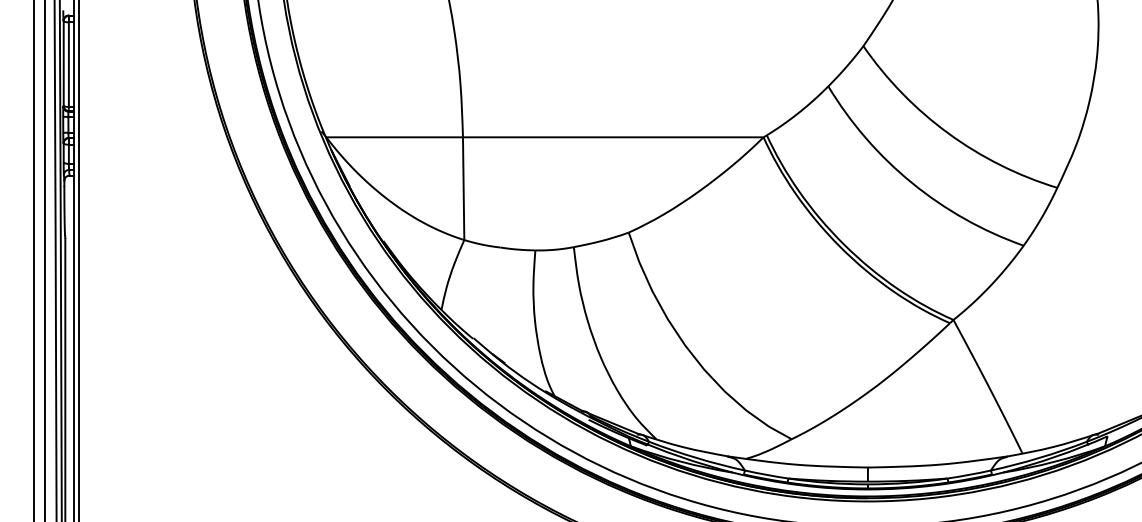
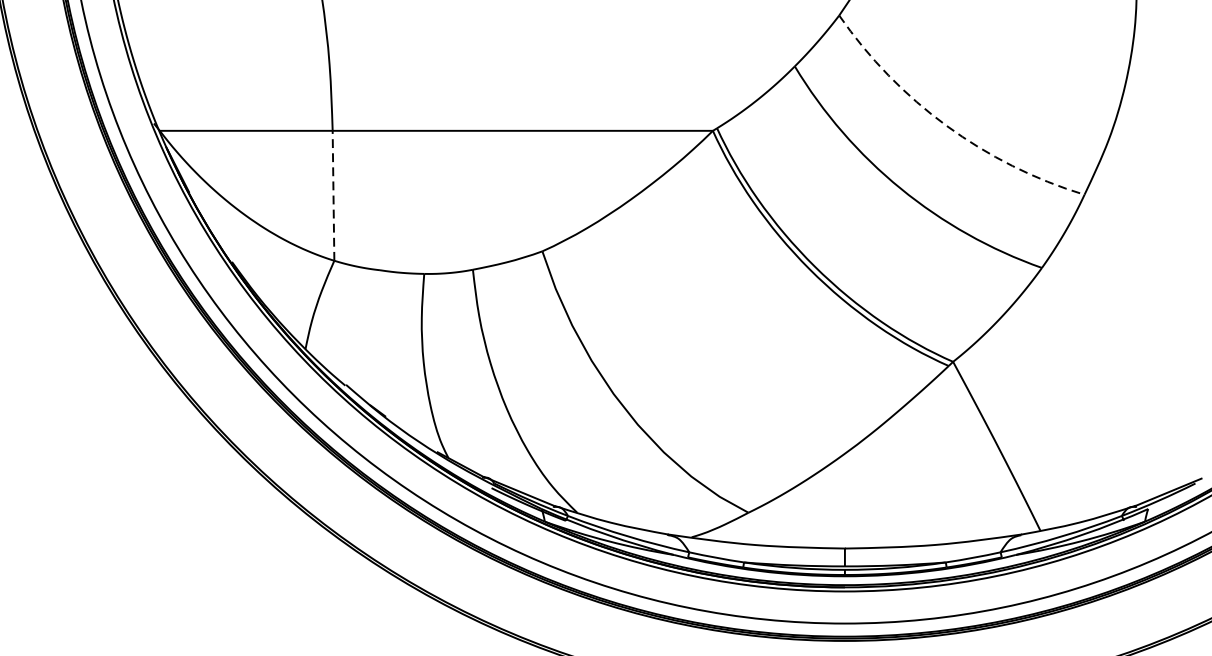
arc: (948, 133) -> (946, 126), solid -> dashed
line: (463, 188) -> (333, 195), solid -> dashed

